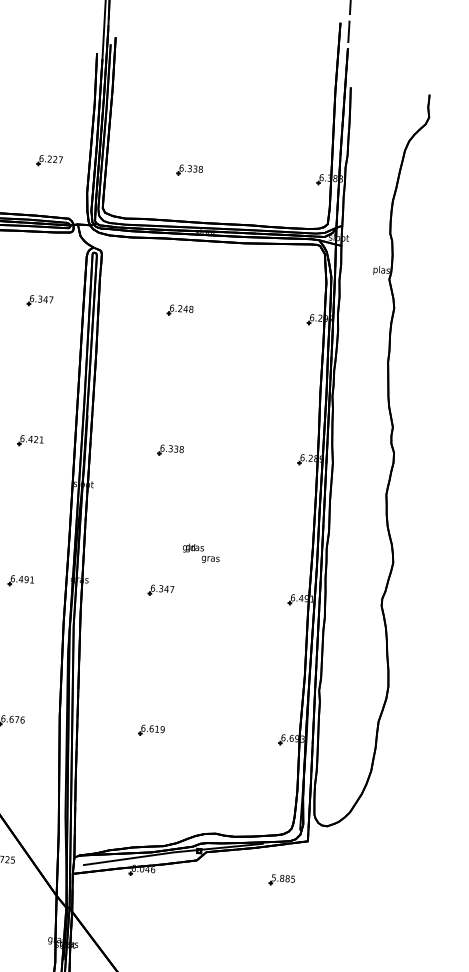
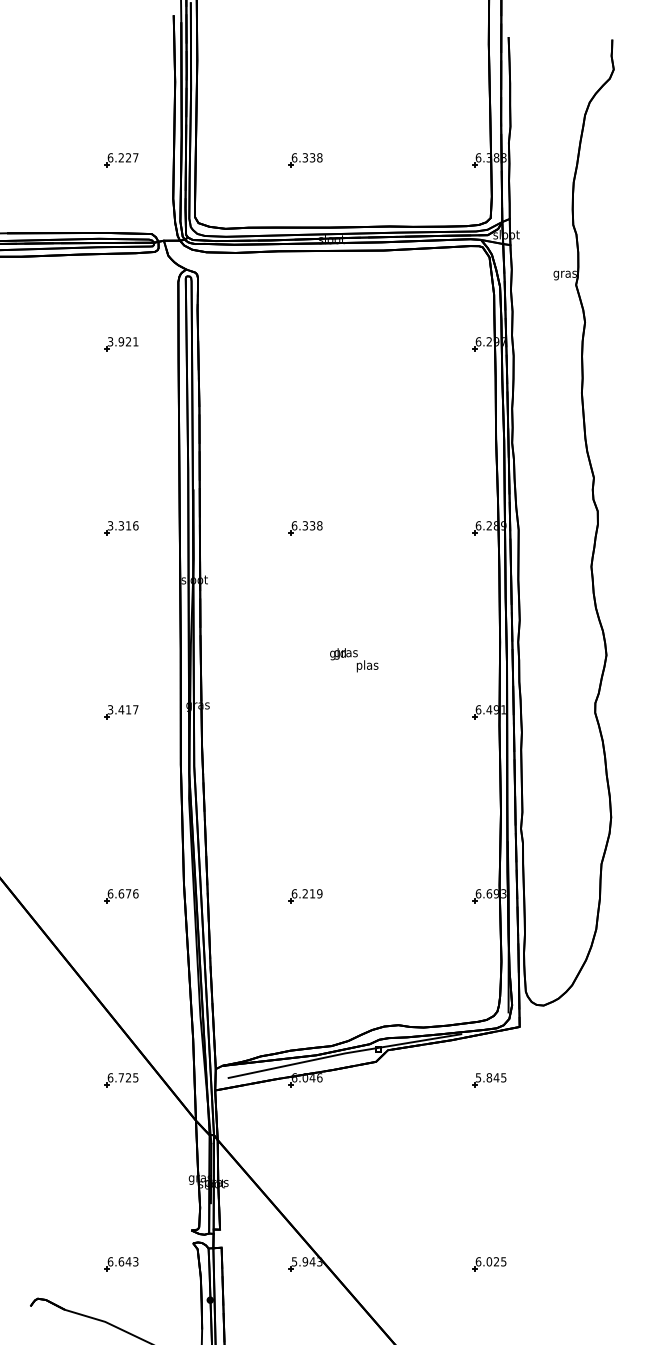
text: (381, 270) -> (564, 274), plas -> gras
text: (41, 299) -> (122, 341), 6.347 -> 3.921
part: (180, 310) -> (305, 344), removed
text: (31, 439) -> (122, 525), 6.421 -> 3.316
text: (210, 559) -> (367, 666), gras -> plas
text: (22, 579) -> (122, 709), 6.491 -> 3.417
part: (161, 590) -> (305, 712), removed
text: (151, 728) -> (305, 893), 6.619 -> 6.219
text: (287, 878) -> (496, 1077), 5.885 -> 5.845

